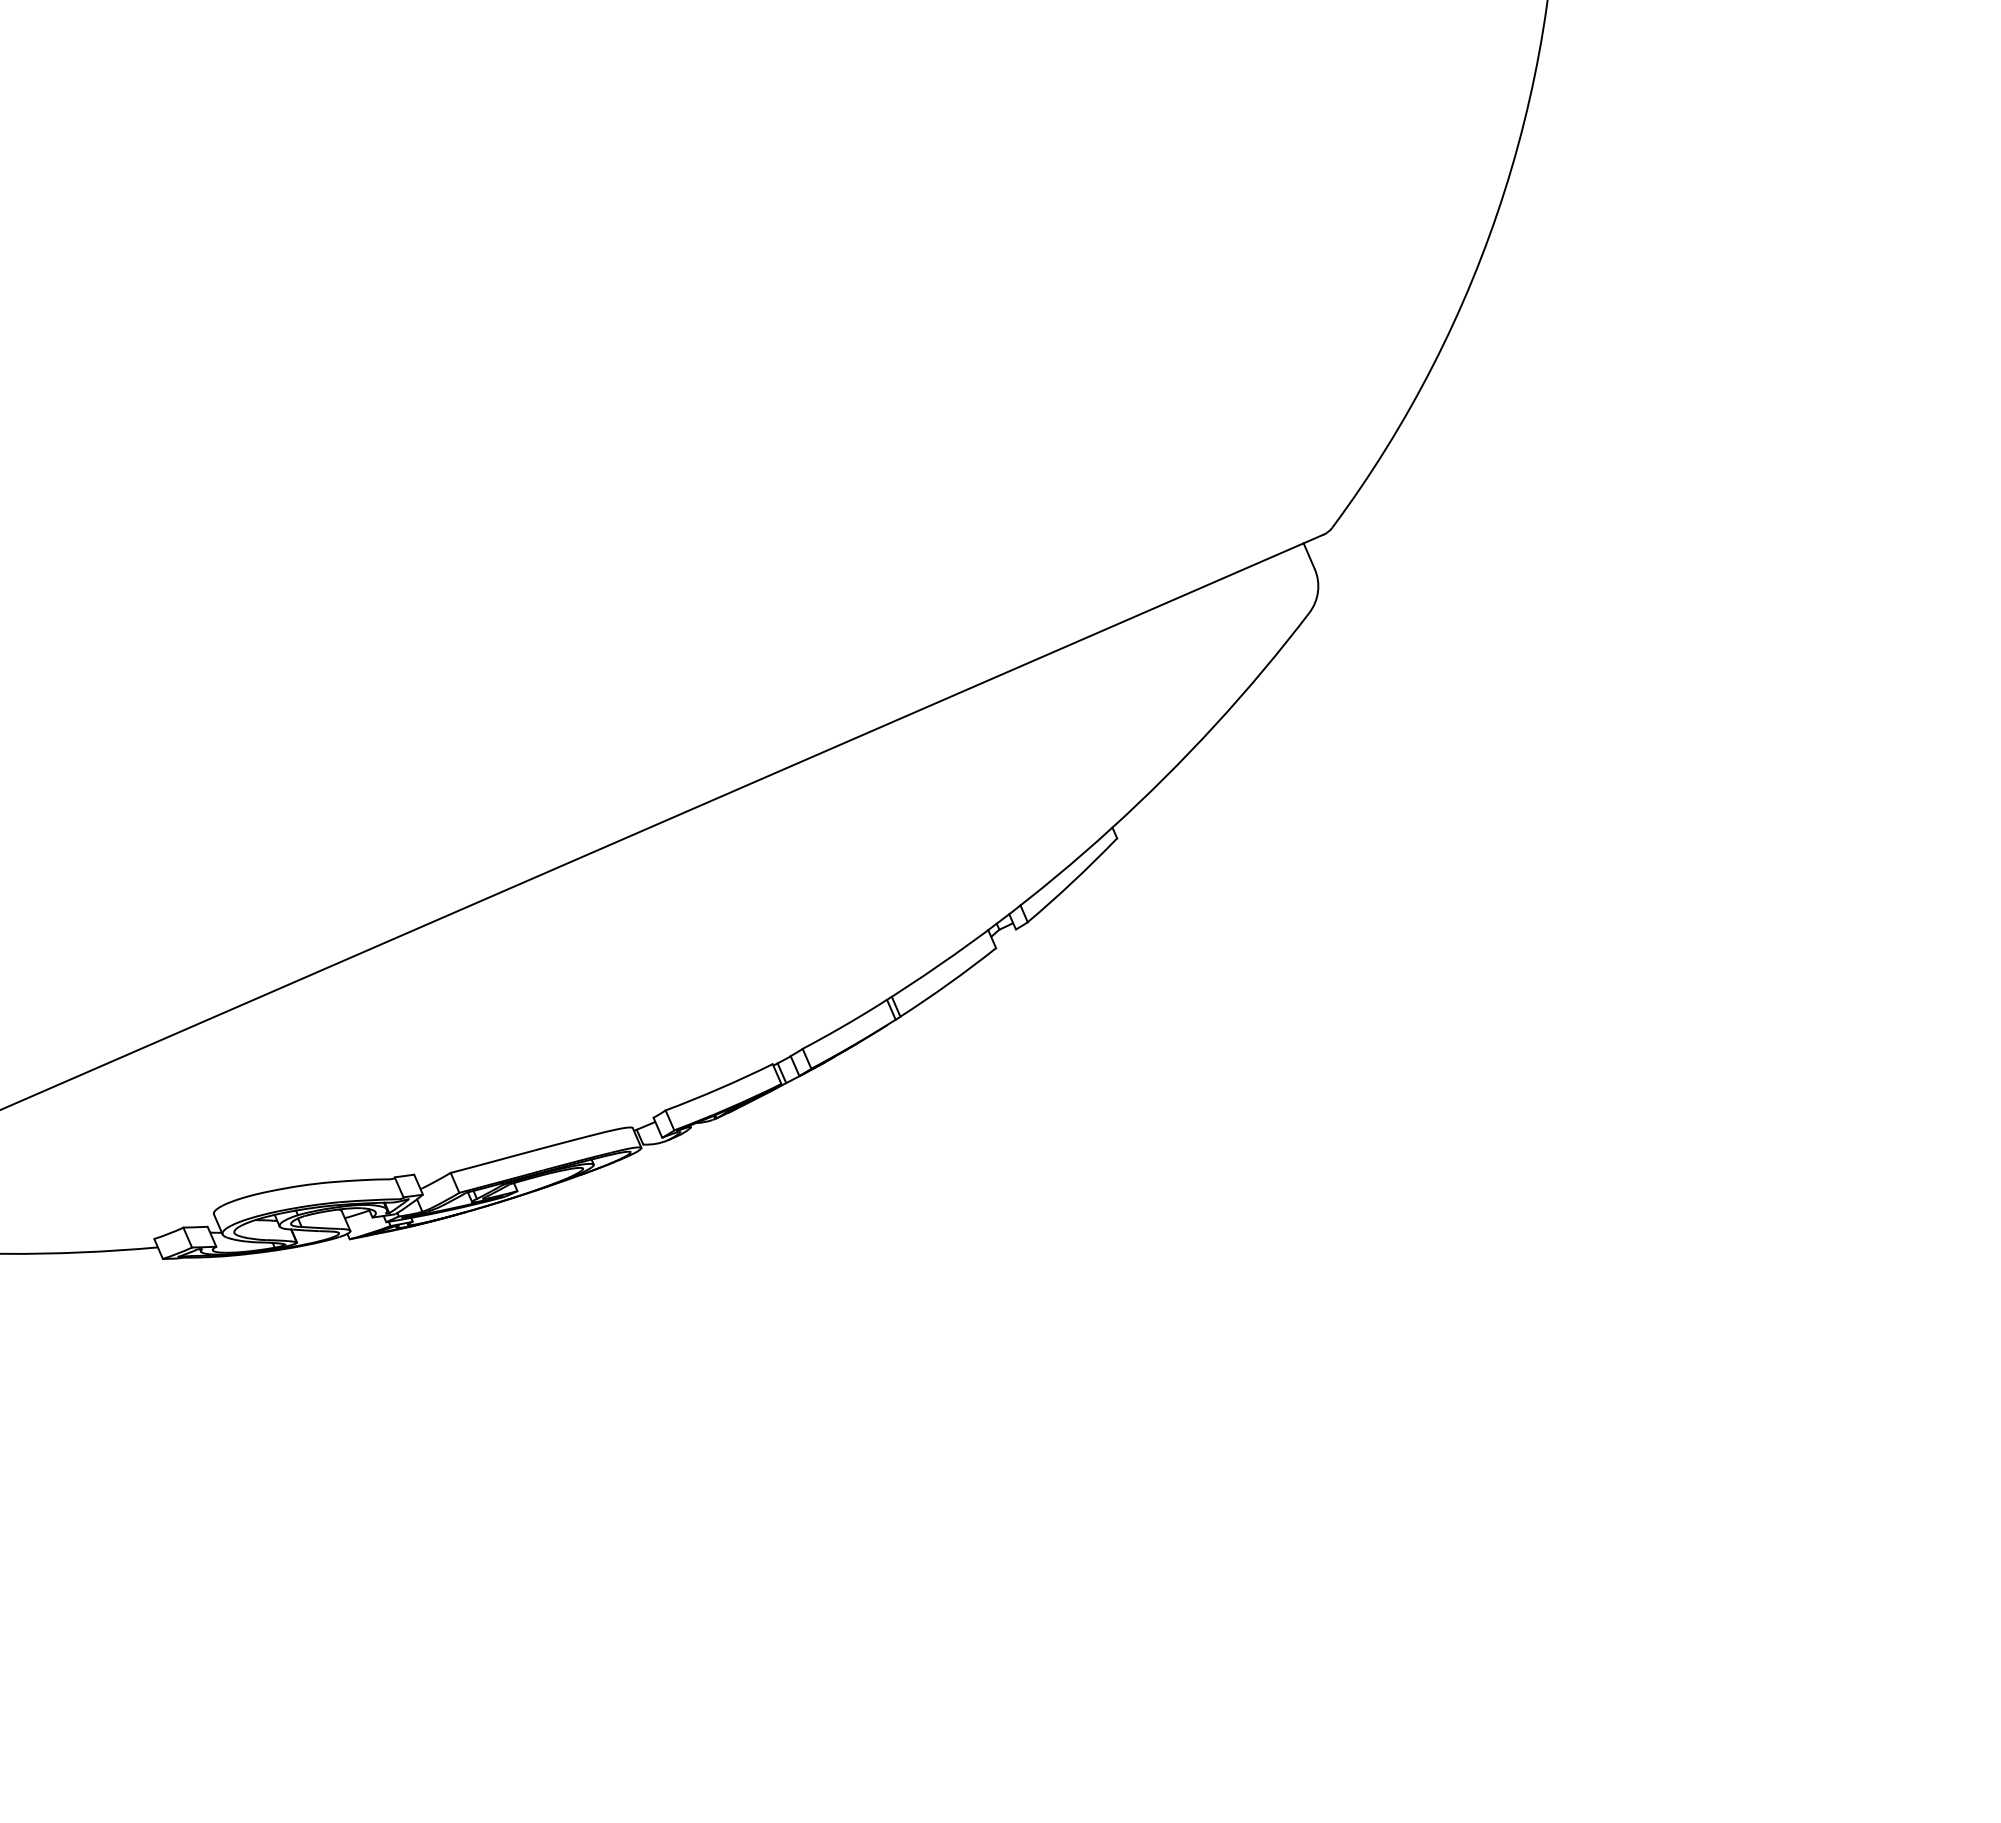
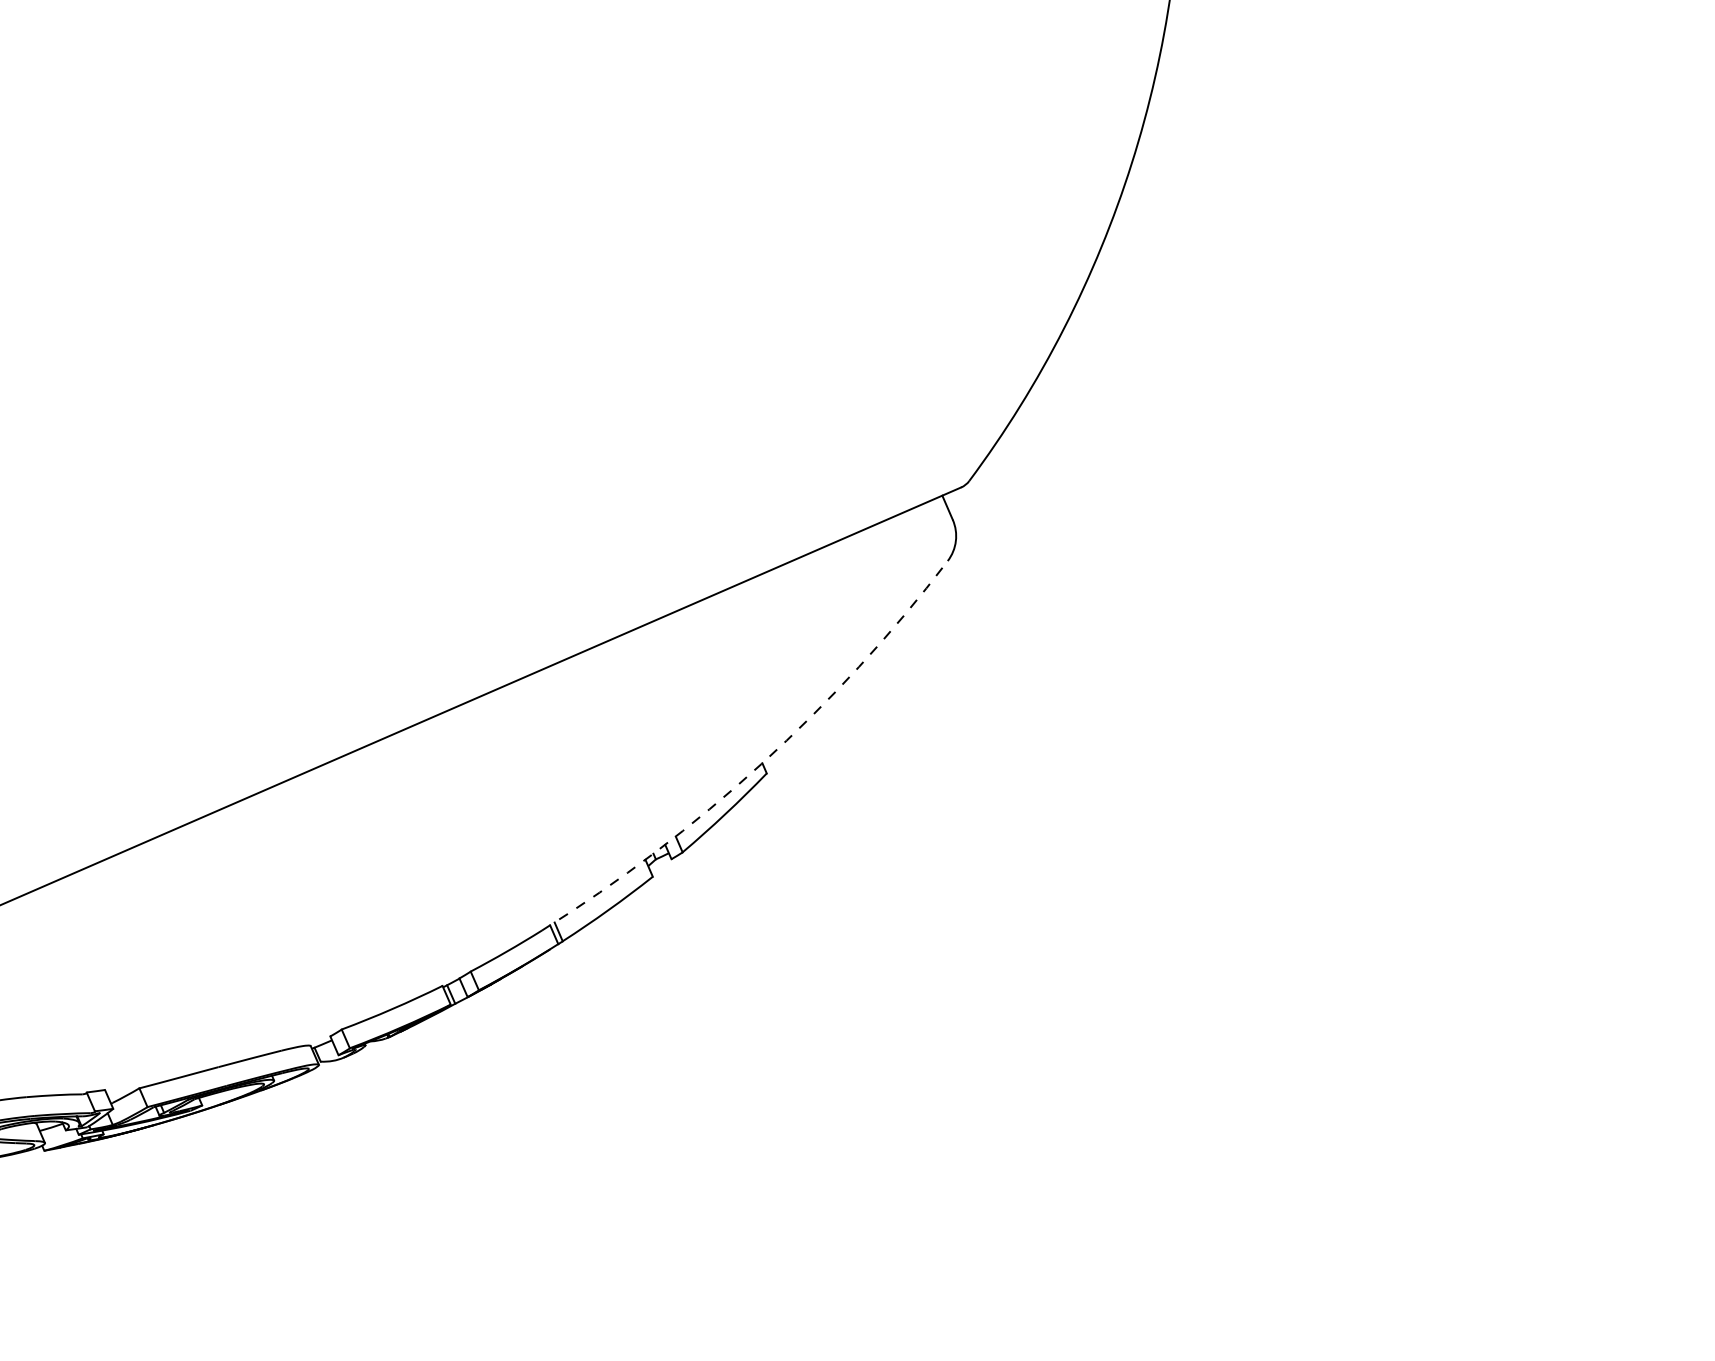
arc: (1111, 828) -> (761, 764), solid -> dashed

